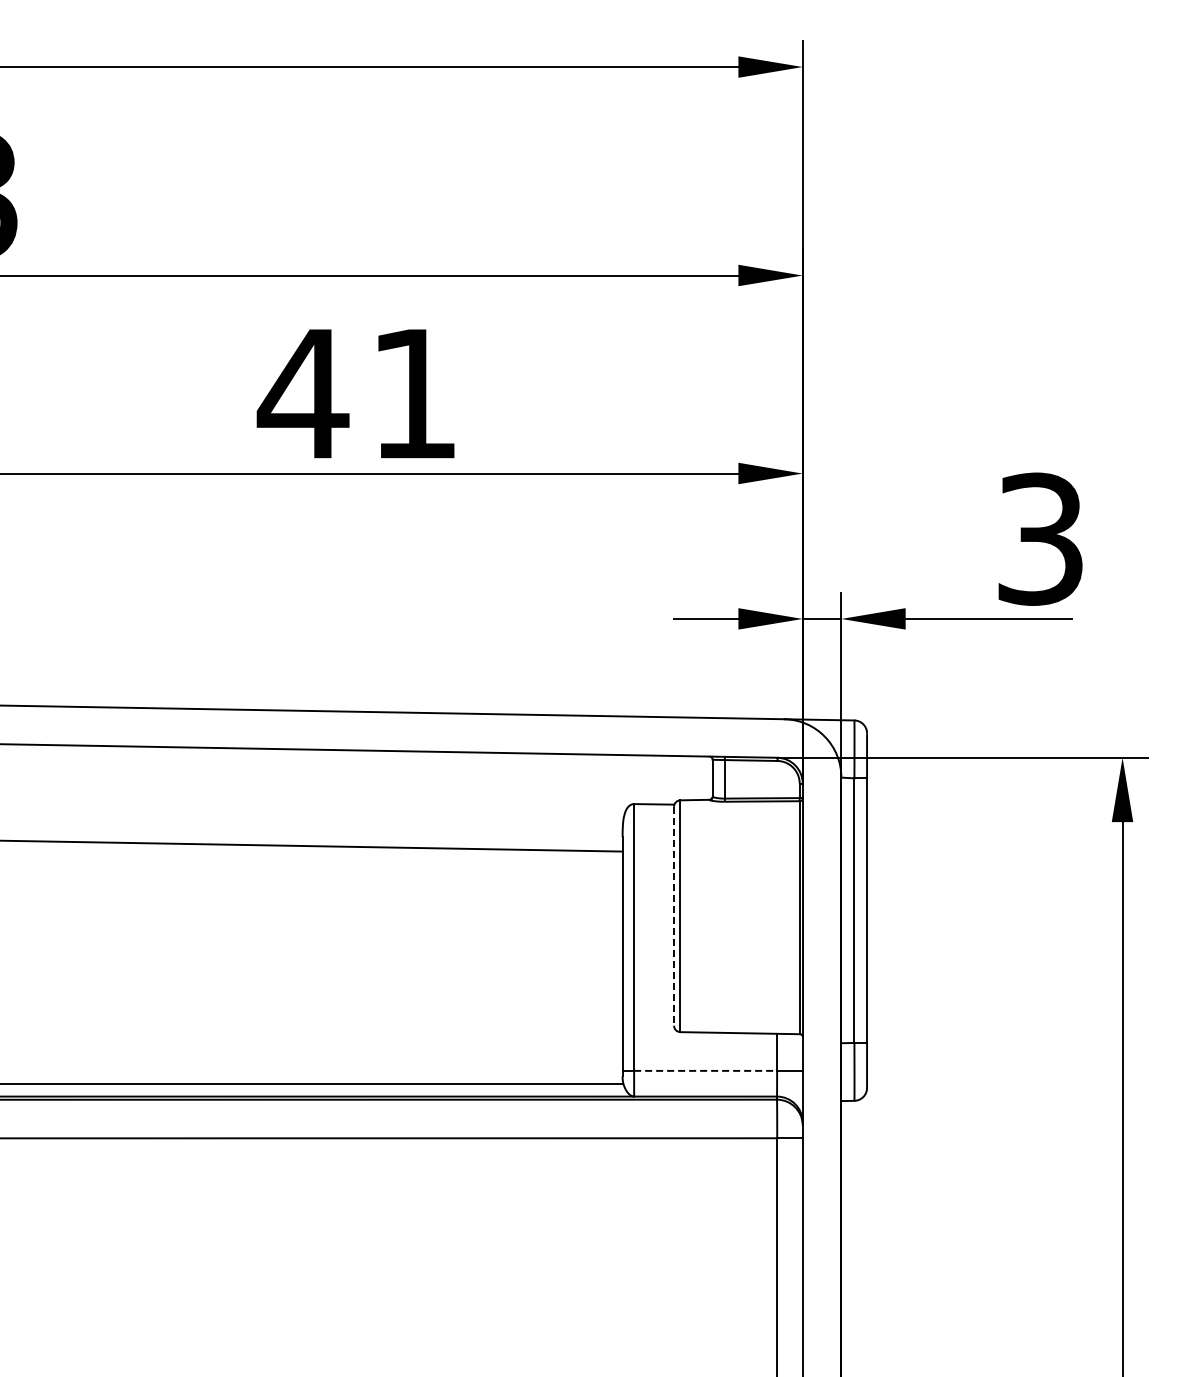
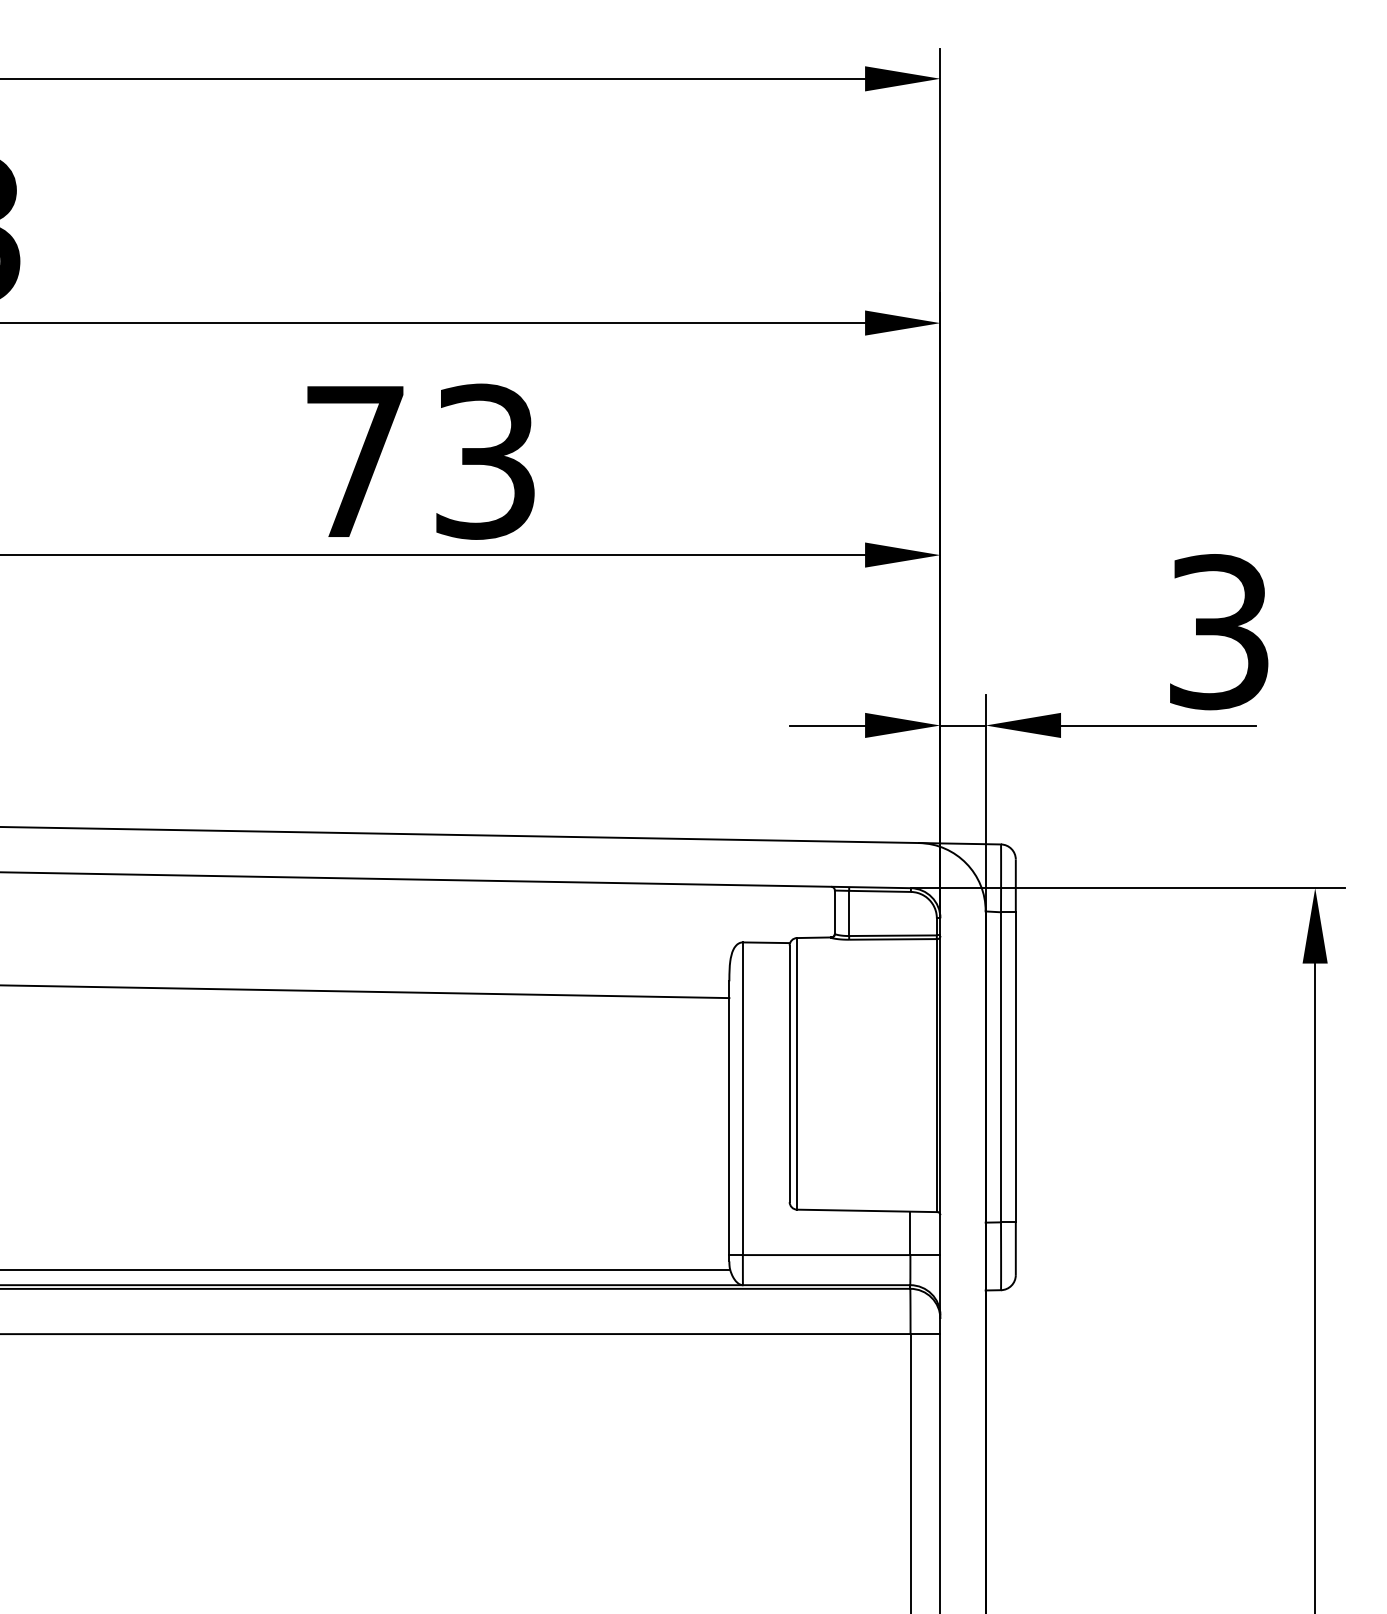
text: (356, 393) -> (417, 461), 41 -> 73
line: (674, 916) -> (790, 1074), dashed -> solid
line: (706, 1070) -> (827, 1254), dashed -> solid

